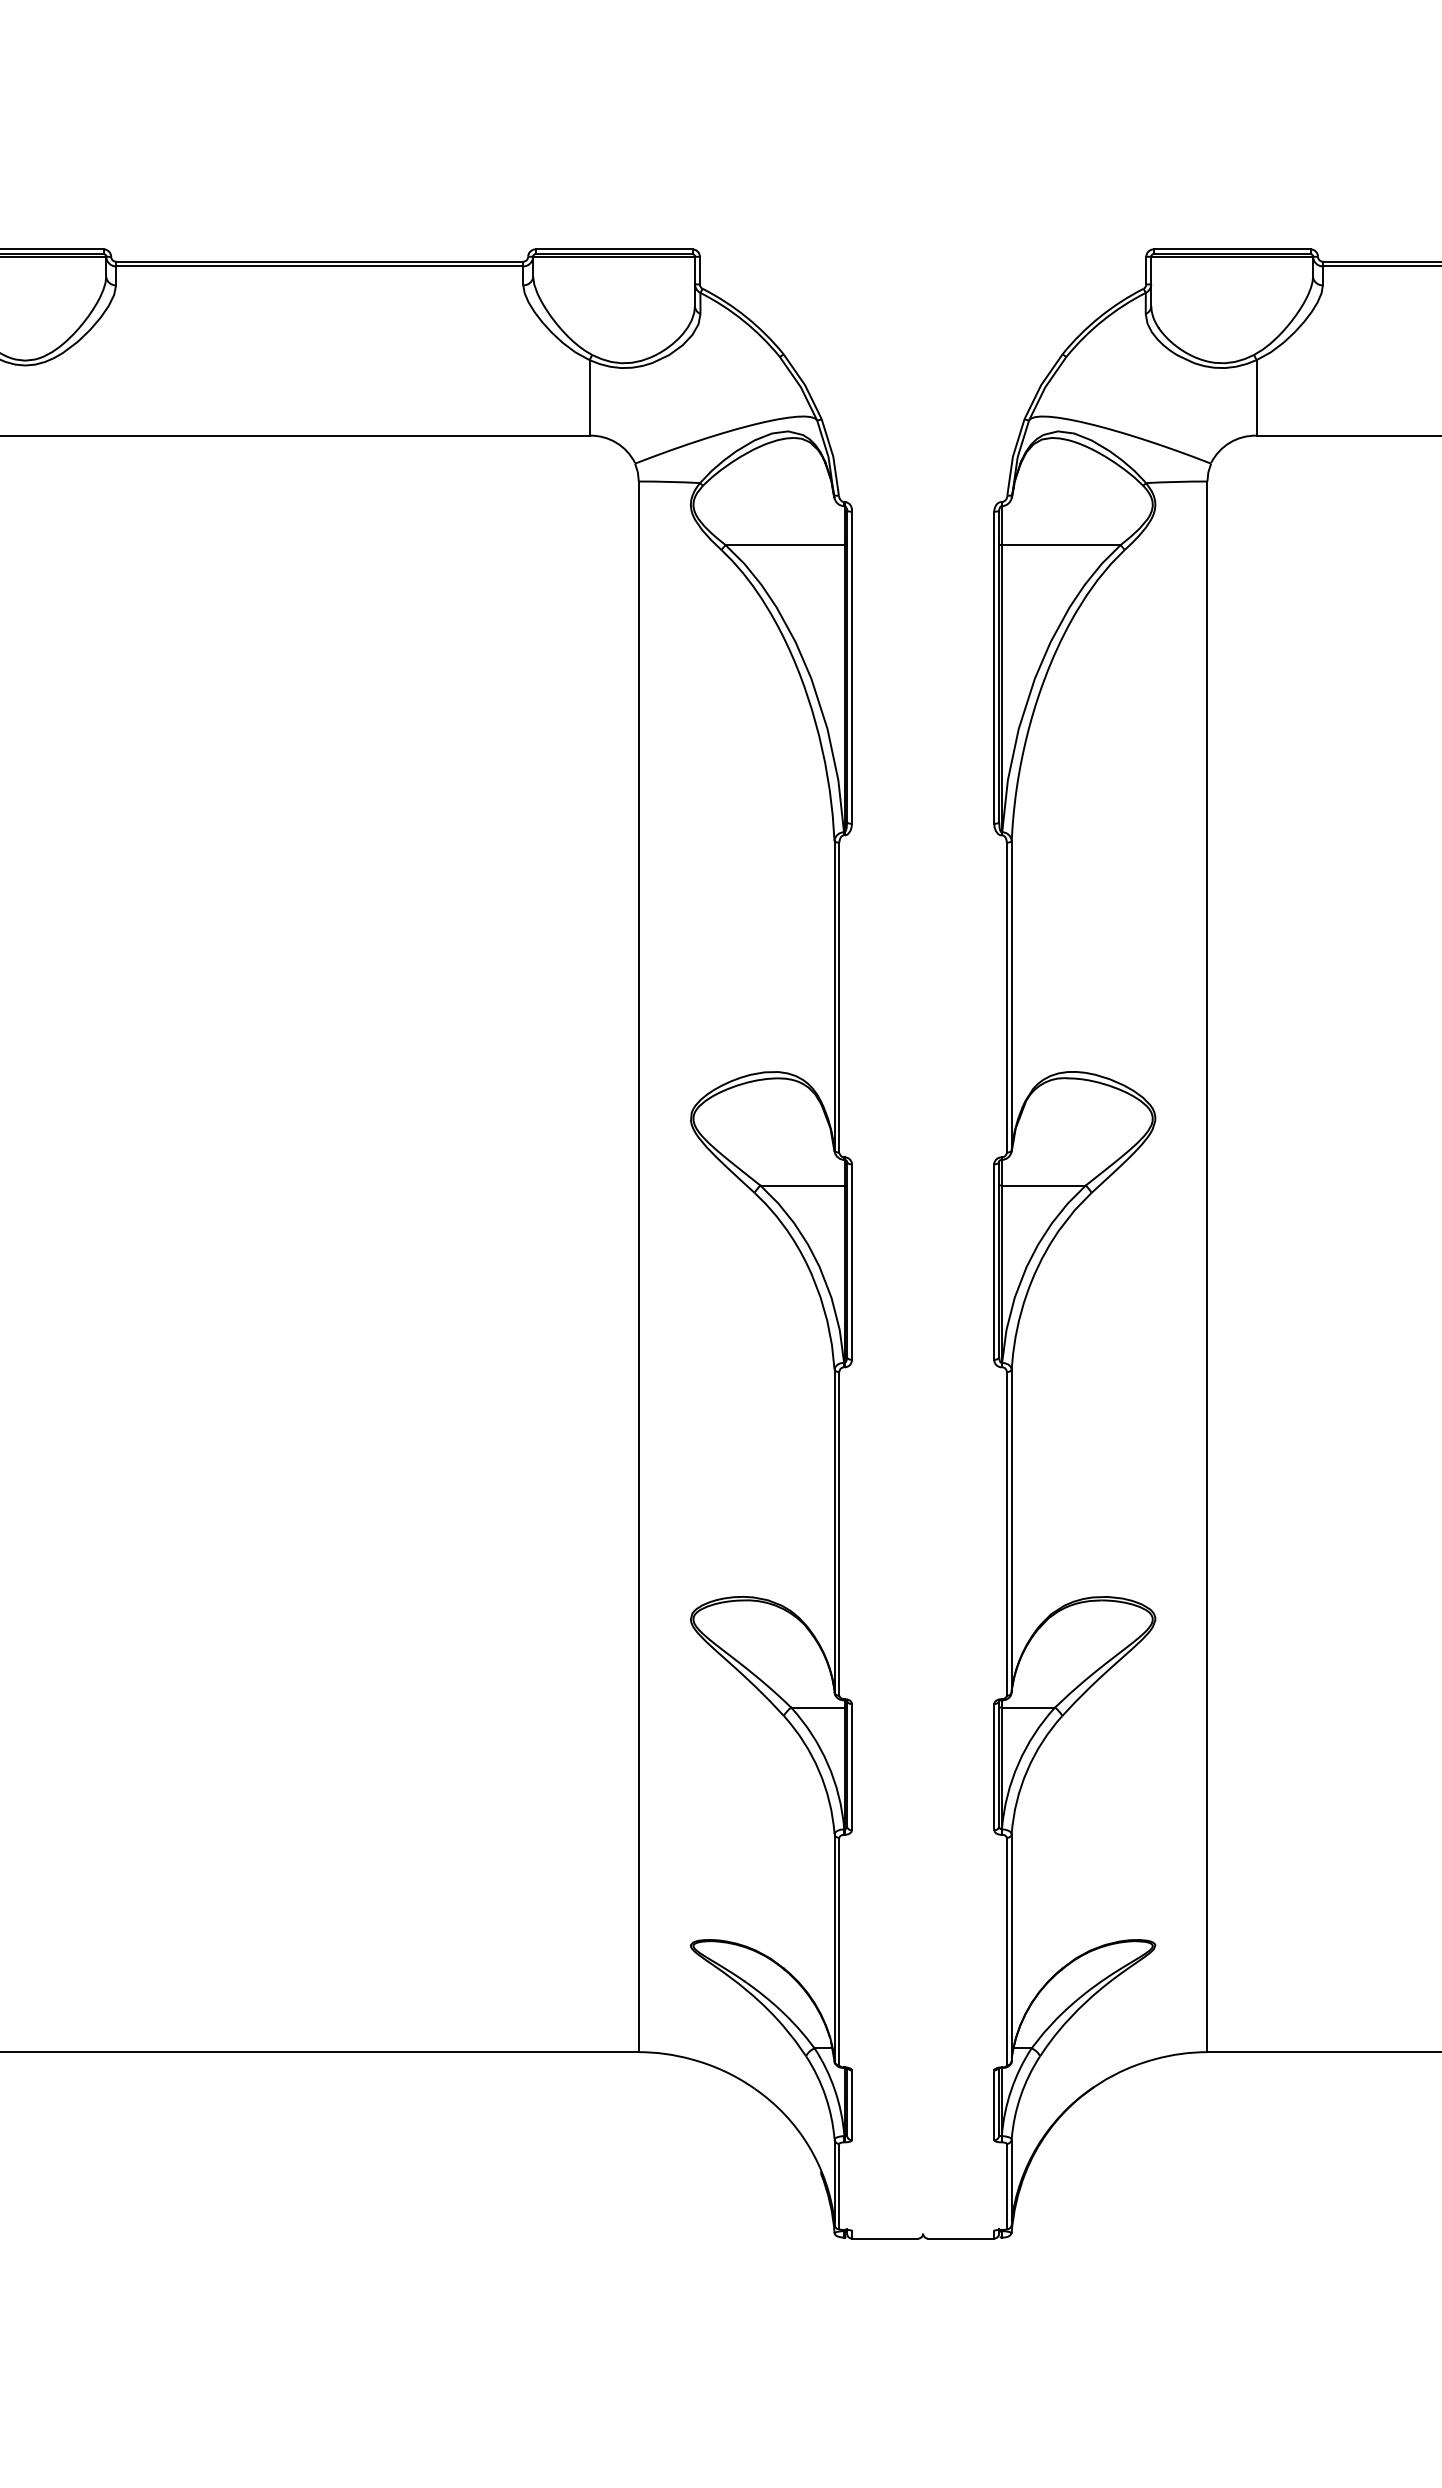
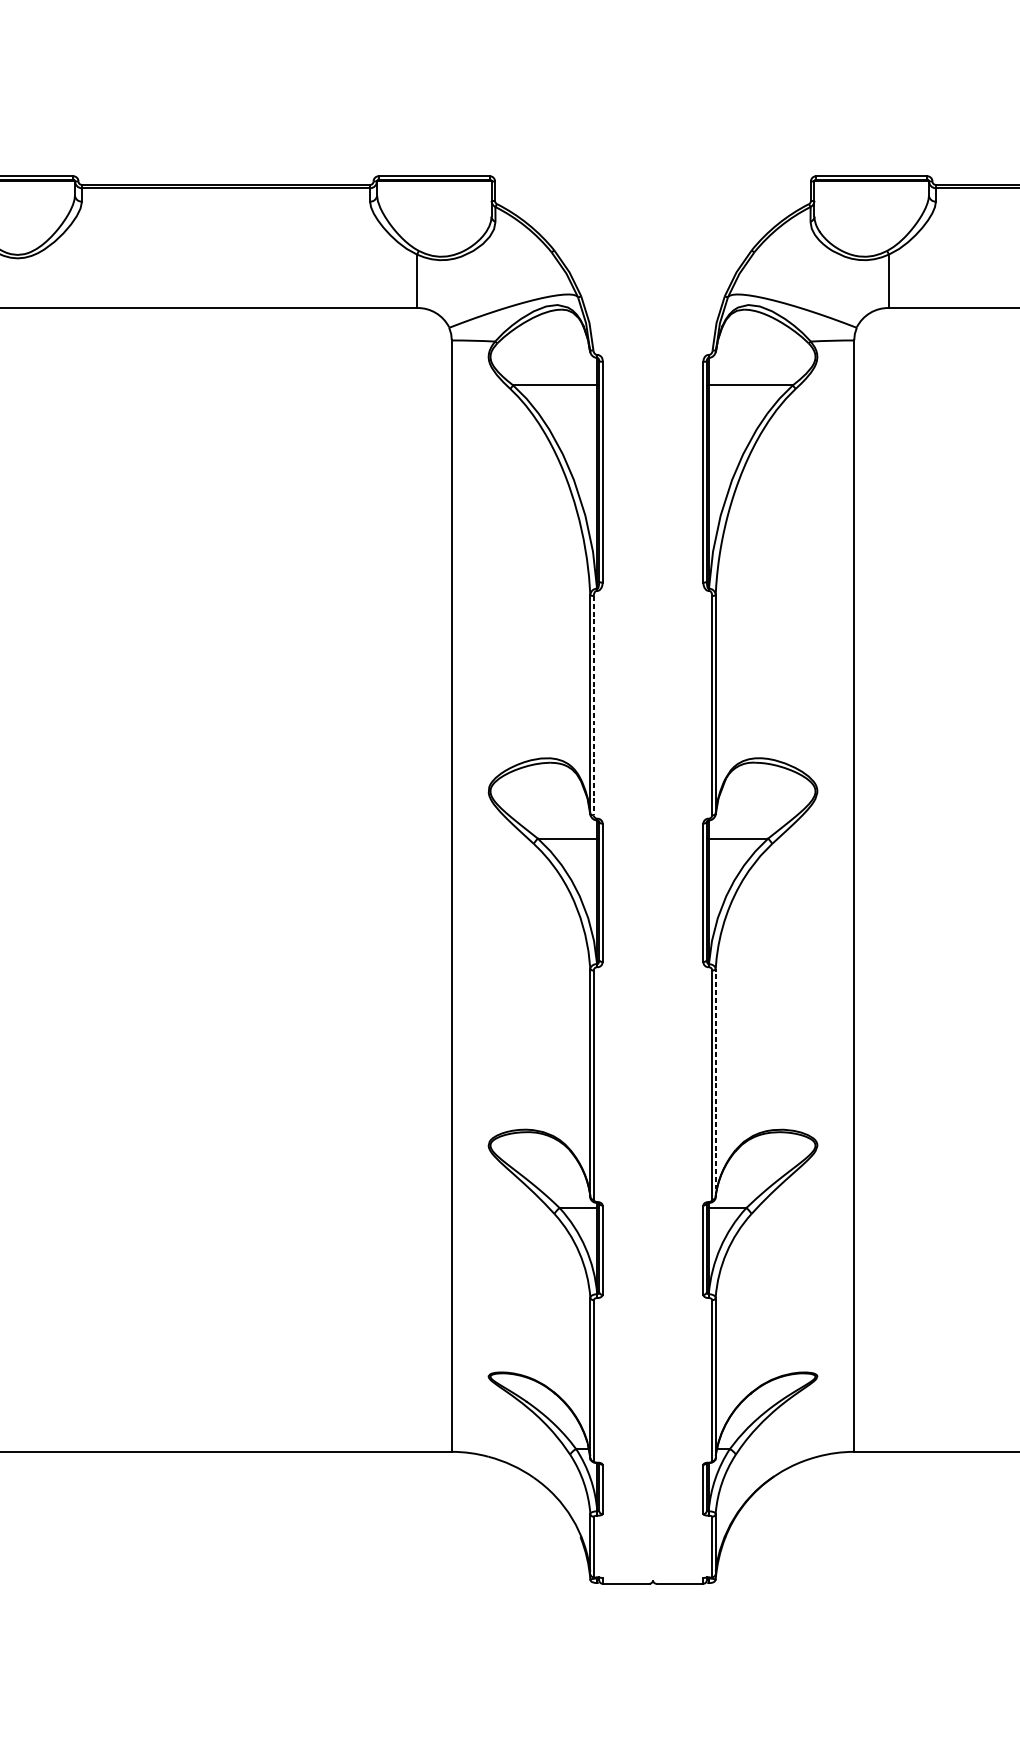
line: (839, 997) -> (593, 705), solid -> dashed
line: (1011, 1530) -> (715, 1082), solid -> dashed

